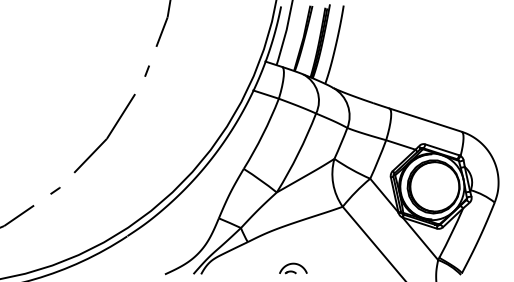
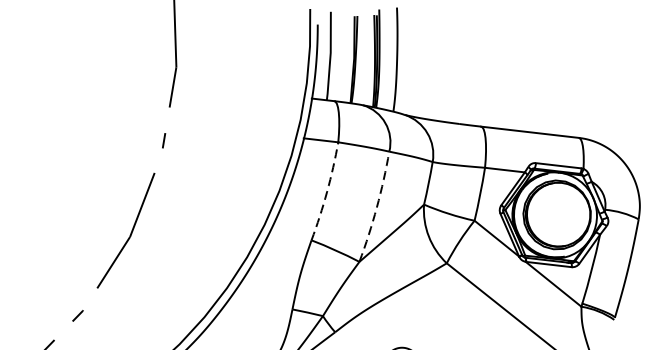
arc: (262, 134) -> (326, 191), solid -> dashed
arc: (298, 153) -> (377, 206), solid -> dashed

